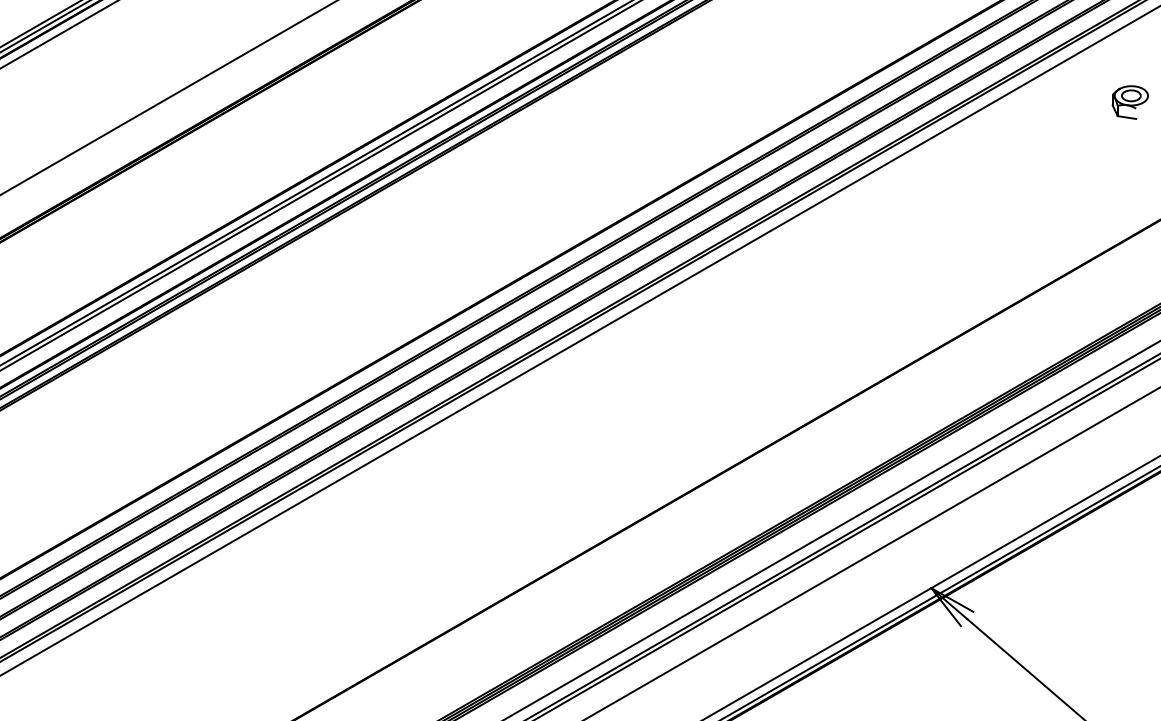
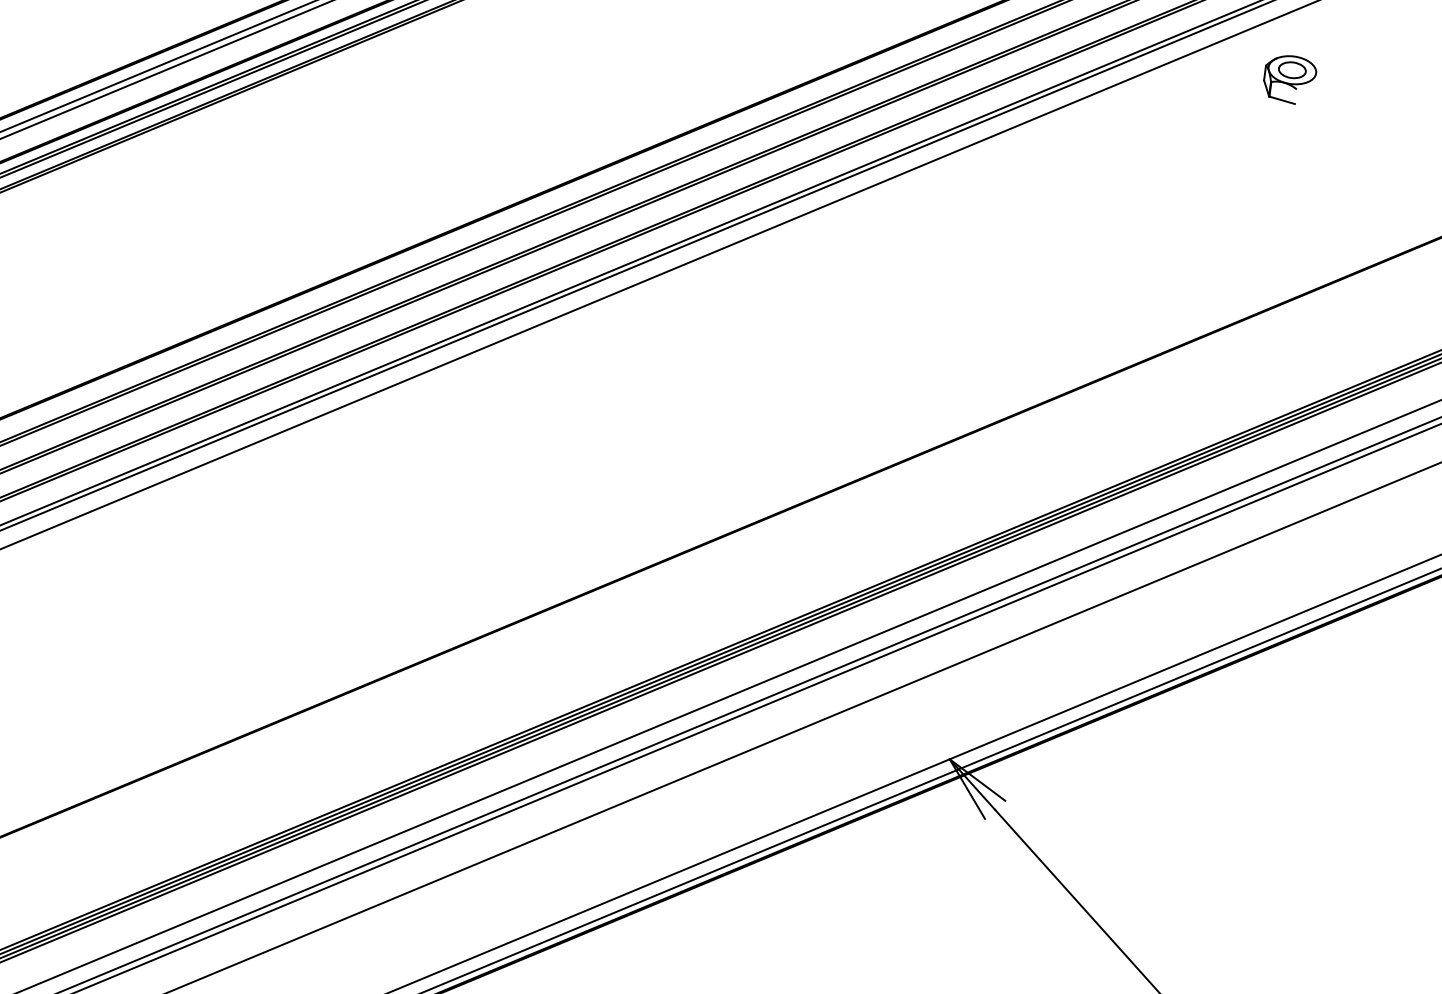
part: (1129, 102) -> (1288, 79), moved

